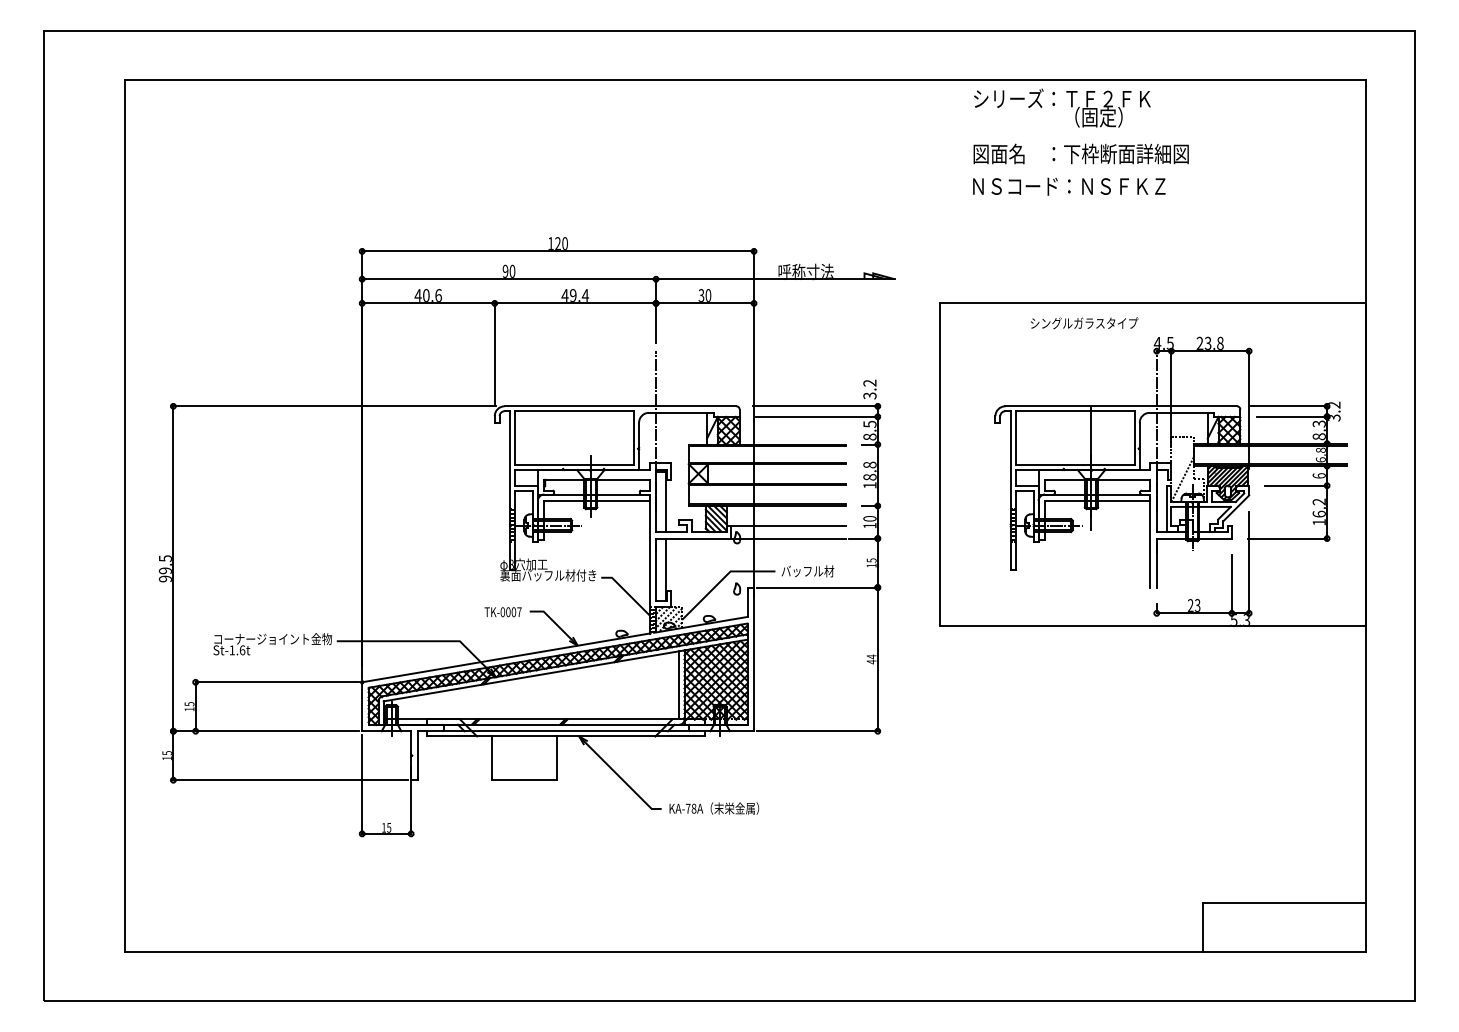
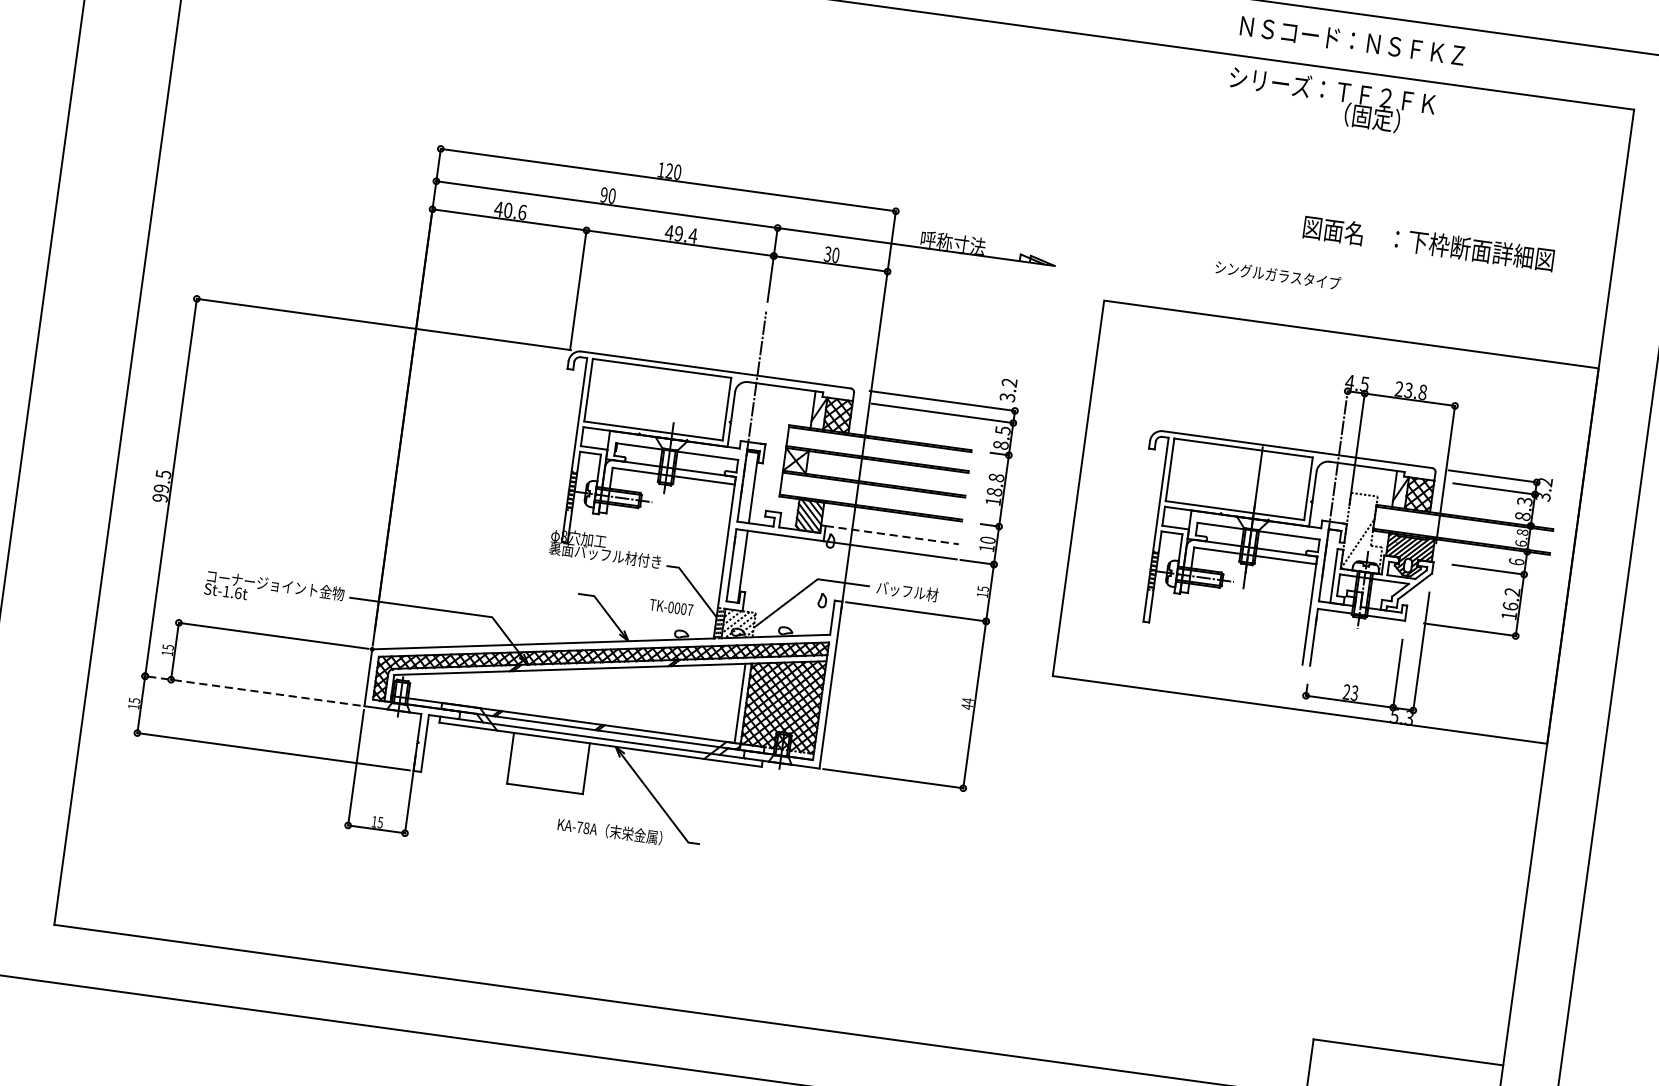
text: (1062, 107) -> (1331, 100), moved
text: (1080, 153) -> (1428, 242), moved
text: (1069, 186) -> (1352, 40), moved
text: (1084, 323) -> (1278, 275), moved
line: (788, 525) -> (892, 535), solid -> dashed
text: (502, 612) -> (670, 607), moved
line: (266, 731) -> (253, 691), solid -> dashed
text: (714, 808) -> (610, 831), moved

